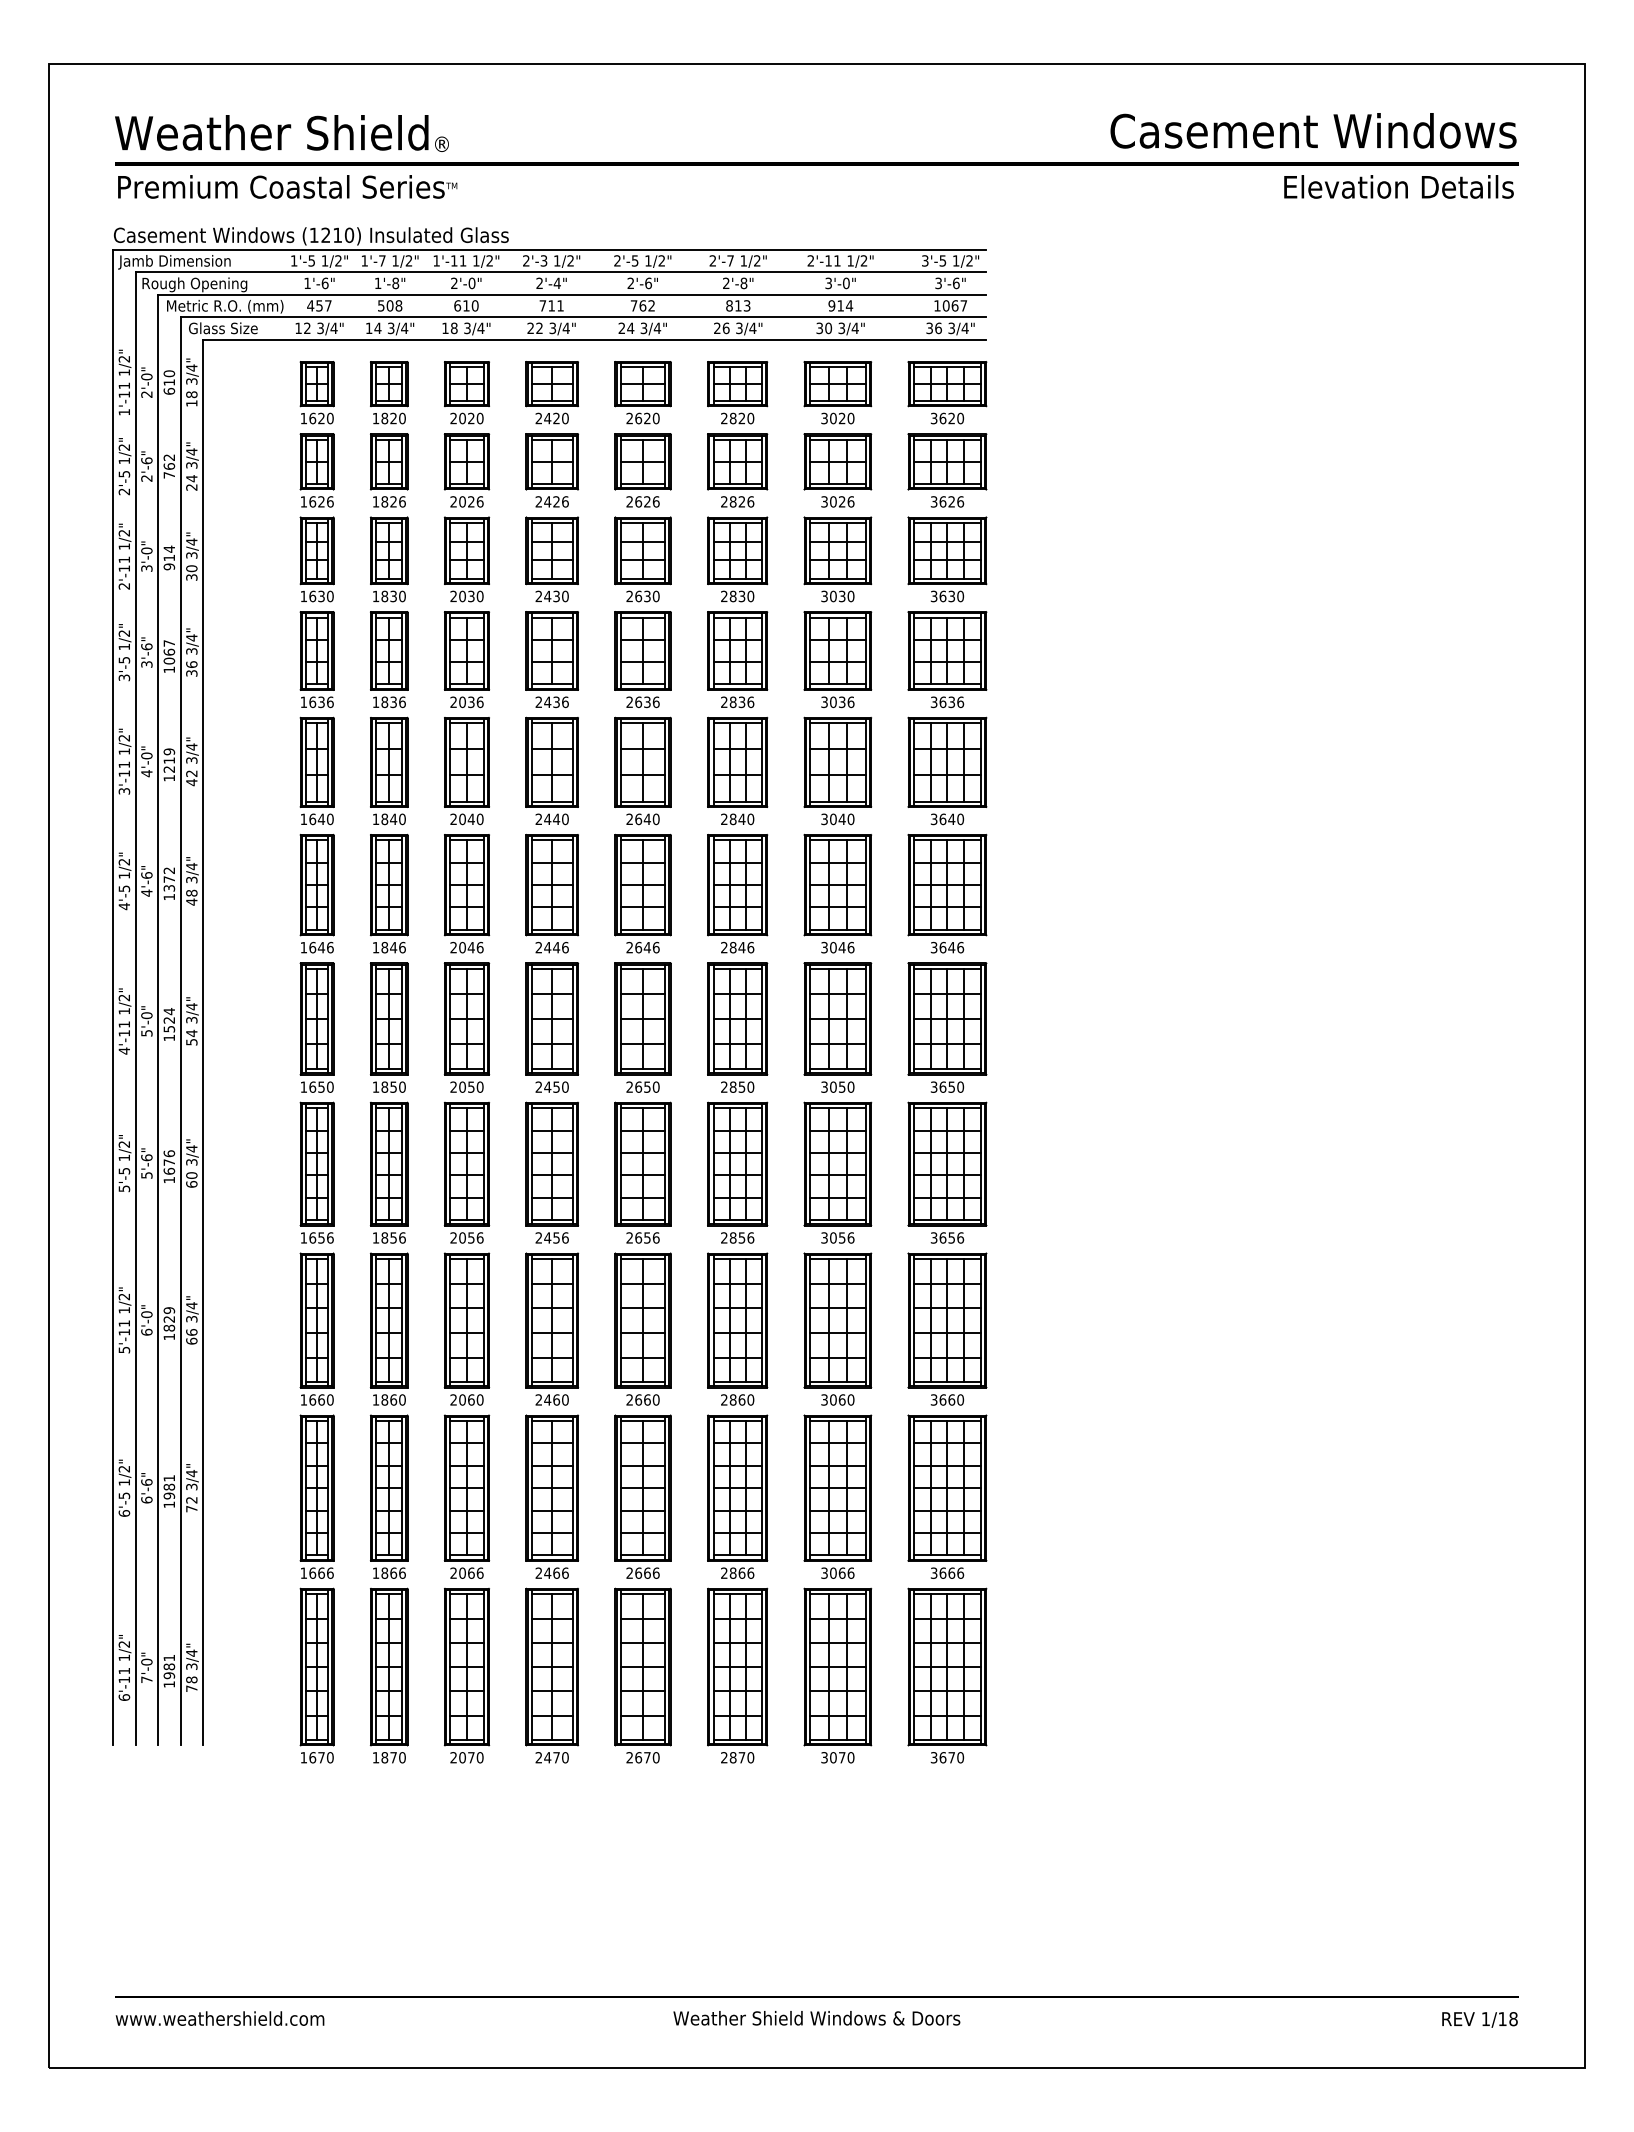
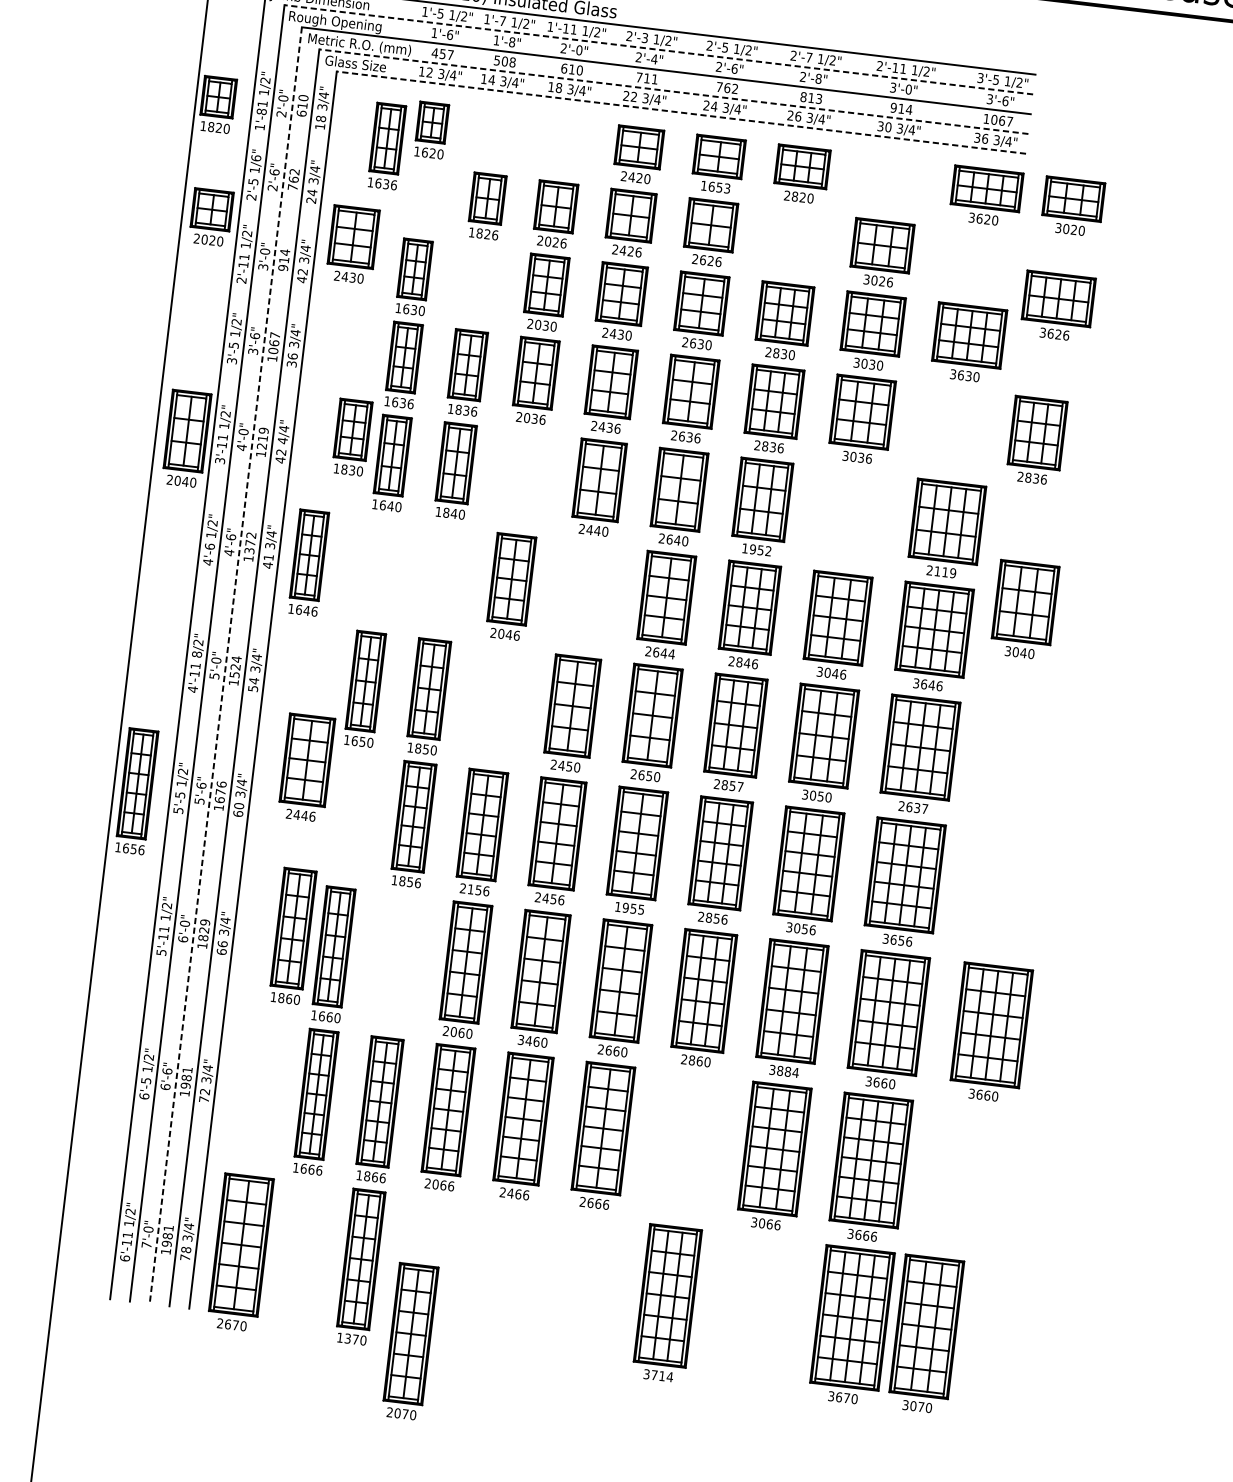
line: (560, 272) -> (658, 50), solid -> dashed
line: (583, 317) -> (673, 92), solid -> dashed
line: (594, 339) -> (681, 112), solid -> dashed
part: (389, 392) -> (218, 104), moved
part: (466, 392) -> (210, 217), moved
part: (837, 392) -> (1072, 206), moved
text: (124, 394) -> (261, 111), 1'-11 -> 1'-81
part: (268, 416) -> (386, 146), added
text: (642, 418) -> (715, 187), 2620 -> 1653
text: (124, 447) -> (256, 158), 1/2" -> 1/6"
part: (316, 470) -> (422, 198), removed
part: (737, 470) -> (793, 242), removed
part: (947, 470) -> (1058, 306), moved
part: (243, 531) -> (352, 244), added
part: (388, 559) -> (351, 437), moved
text: (191, 573) -> (302, 276), 30 -> 42
part: (947, 659) -> (958, 431), removed
part: (1036, 659) -> (1036, 440), added
text: (191, 760) -> (282, 440), 3/4" -> 4/4"
part: (837, 770) -> (1024, 609), moved
part: (466, 771) -> (186, 439), moved
text: (737, 819) -> (756, 550), 2840 -> 1952
text: (946, 819) -> (940, 571), 3640 -> 2119
text: (124, 888) -> (210, 546), 4'-5 -> 4'-6
text: (191, 892) -> (268, 556), 48 -> 41
part: (316, 893) -> (308, 562), moved
part: (389, 893) -> (442, 578), removed
part: (551, 893) -> (305, 767), moved
text: (655, 947) -> (671, 654), 2646 -> 2644
text: (124, 1011) -> (197, 654), 1/2" -> 8/2"
line: (158, 1020) -> (226, 666), solid -> dashed
part: (466, 1027) -> (496, 704), removed
text: (750, 1086) -> (740, 786), 2850 -> 2857
text: (947, 1086) -> (913, 807), 3650 -> 2637
part: (316, 1172) -> (136, 791), moved
text: (462, 1237) -> (470, 889), 2056 -> 2156
text: (642, 1237) -> (629, 907), 2656 -> 1955
part: (388, 1328) -> (292, 935), moved
part: (1064, 1328) -> (991, 1032), added
text: (538, 1399) -> (520, 1039), 2460 -> 3460
text: (842, 1399) -> (788, 1071), 3060 -> 3884
part: (737, 1496) -> (685, 1145), removed
part: (316, 1675) -> (296, 1259), removed
part: (466, 1675) -> (409, 1341), moved
part: (551, 1675) -> (503, 1283), removed
part: (642, 1675) -> (240, 1252), moved
part: (837, 1675) -> (925, 1334), moved
text: (384, 1757) -> (347, 1338), 1870 -> 1370
text: (737, 1757) -> (658, 1375), 2870 -> 3714

